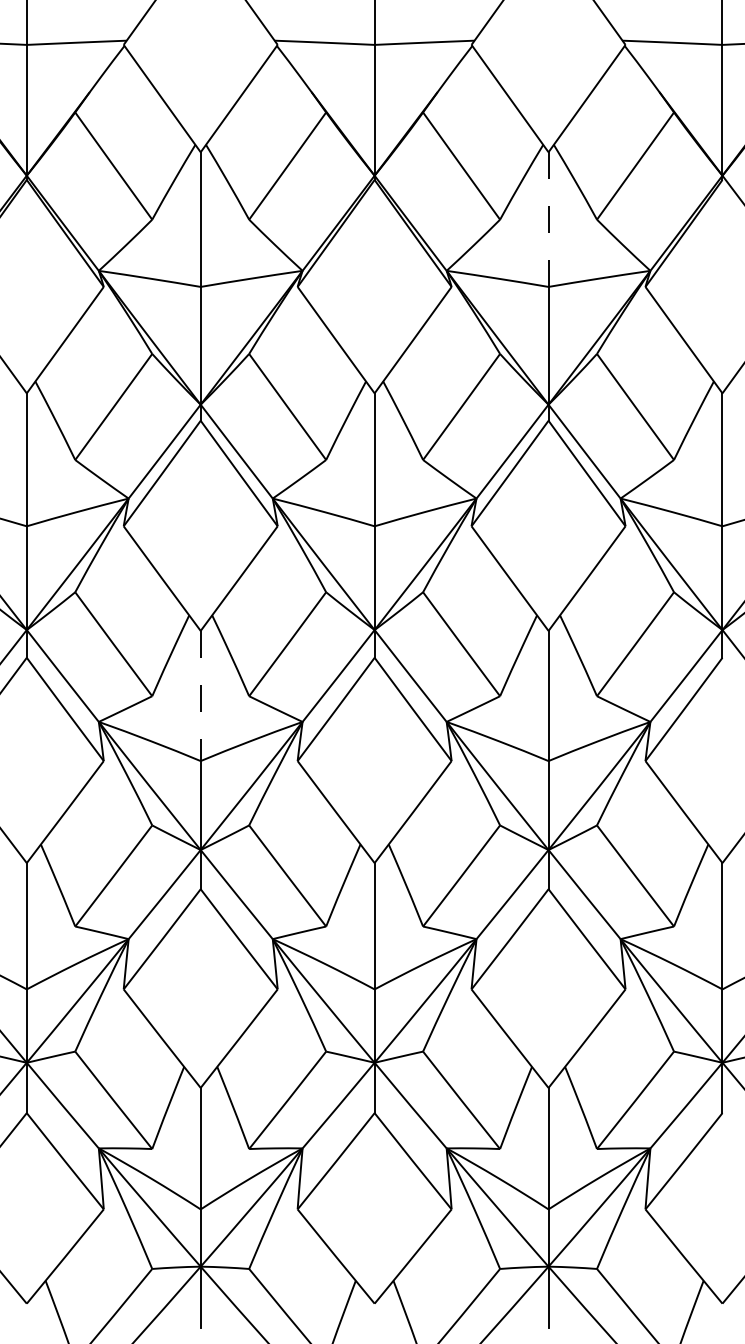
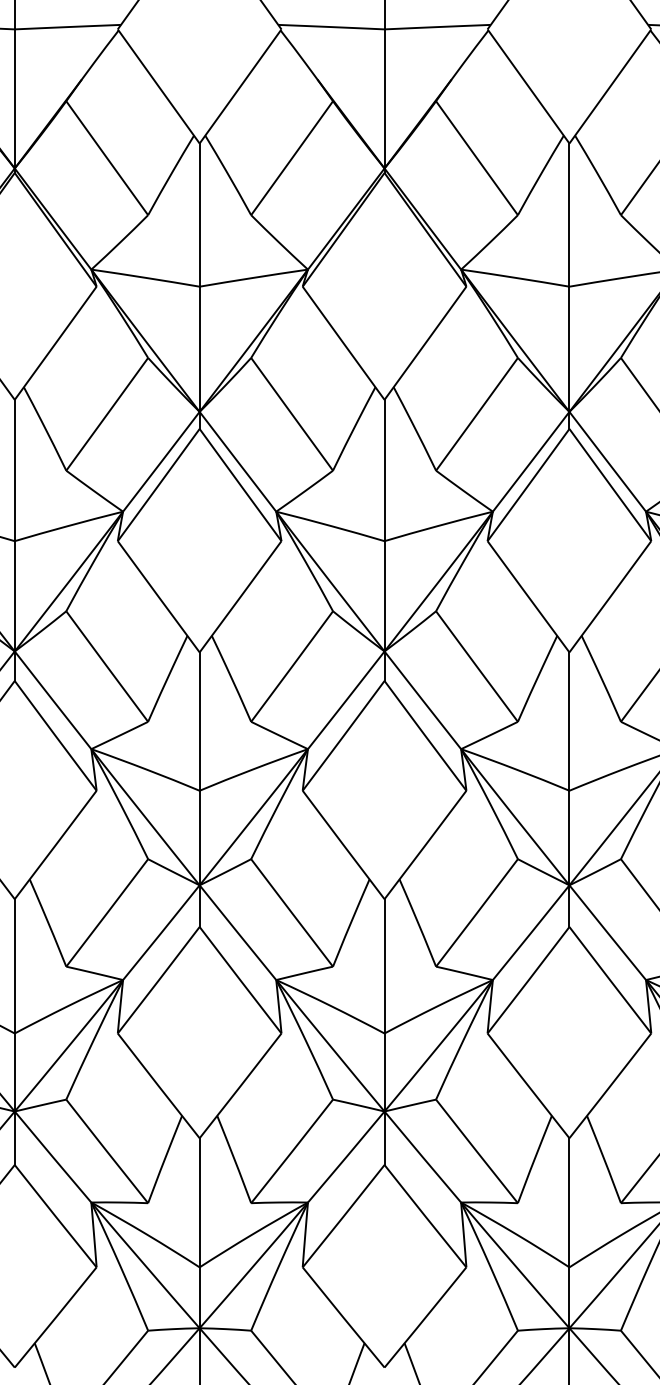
line: (548, 220) -> (569, 216), dashed -> solid
line: (200, 696) -> (199, 722), dashed -> solid

